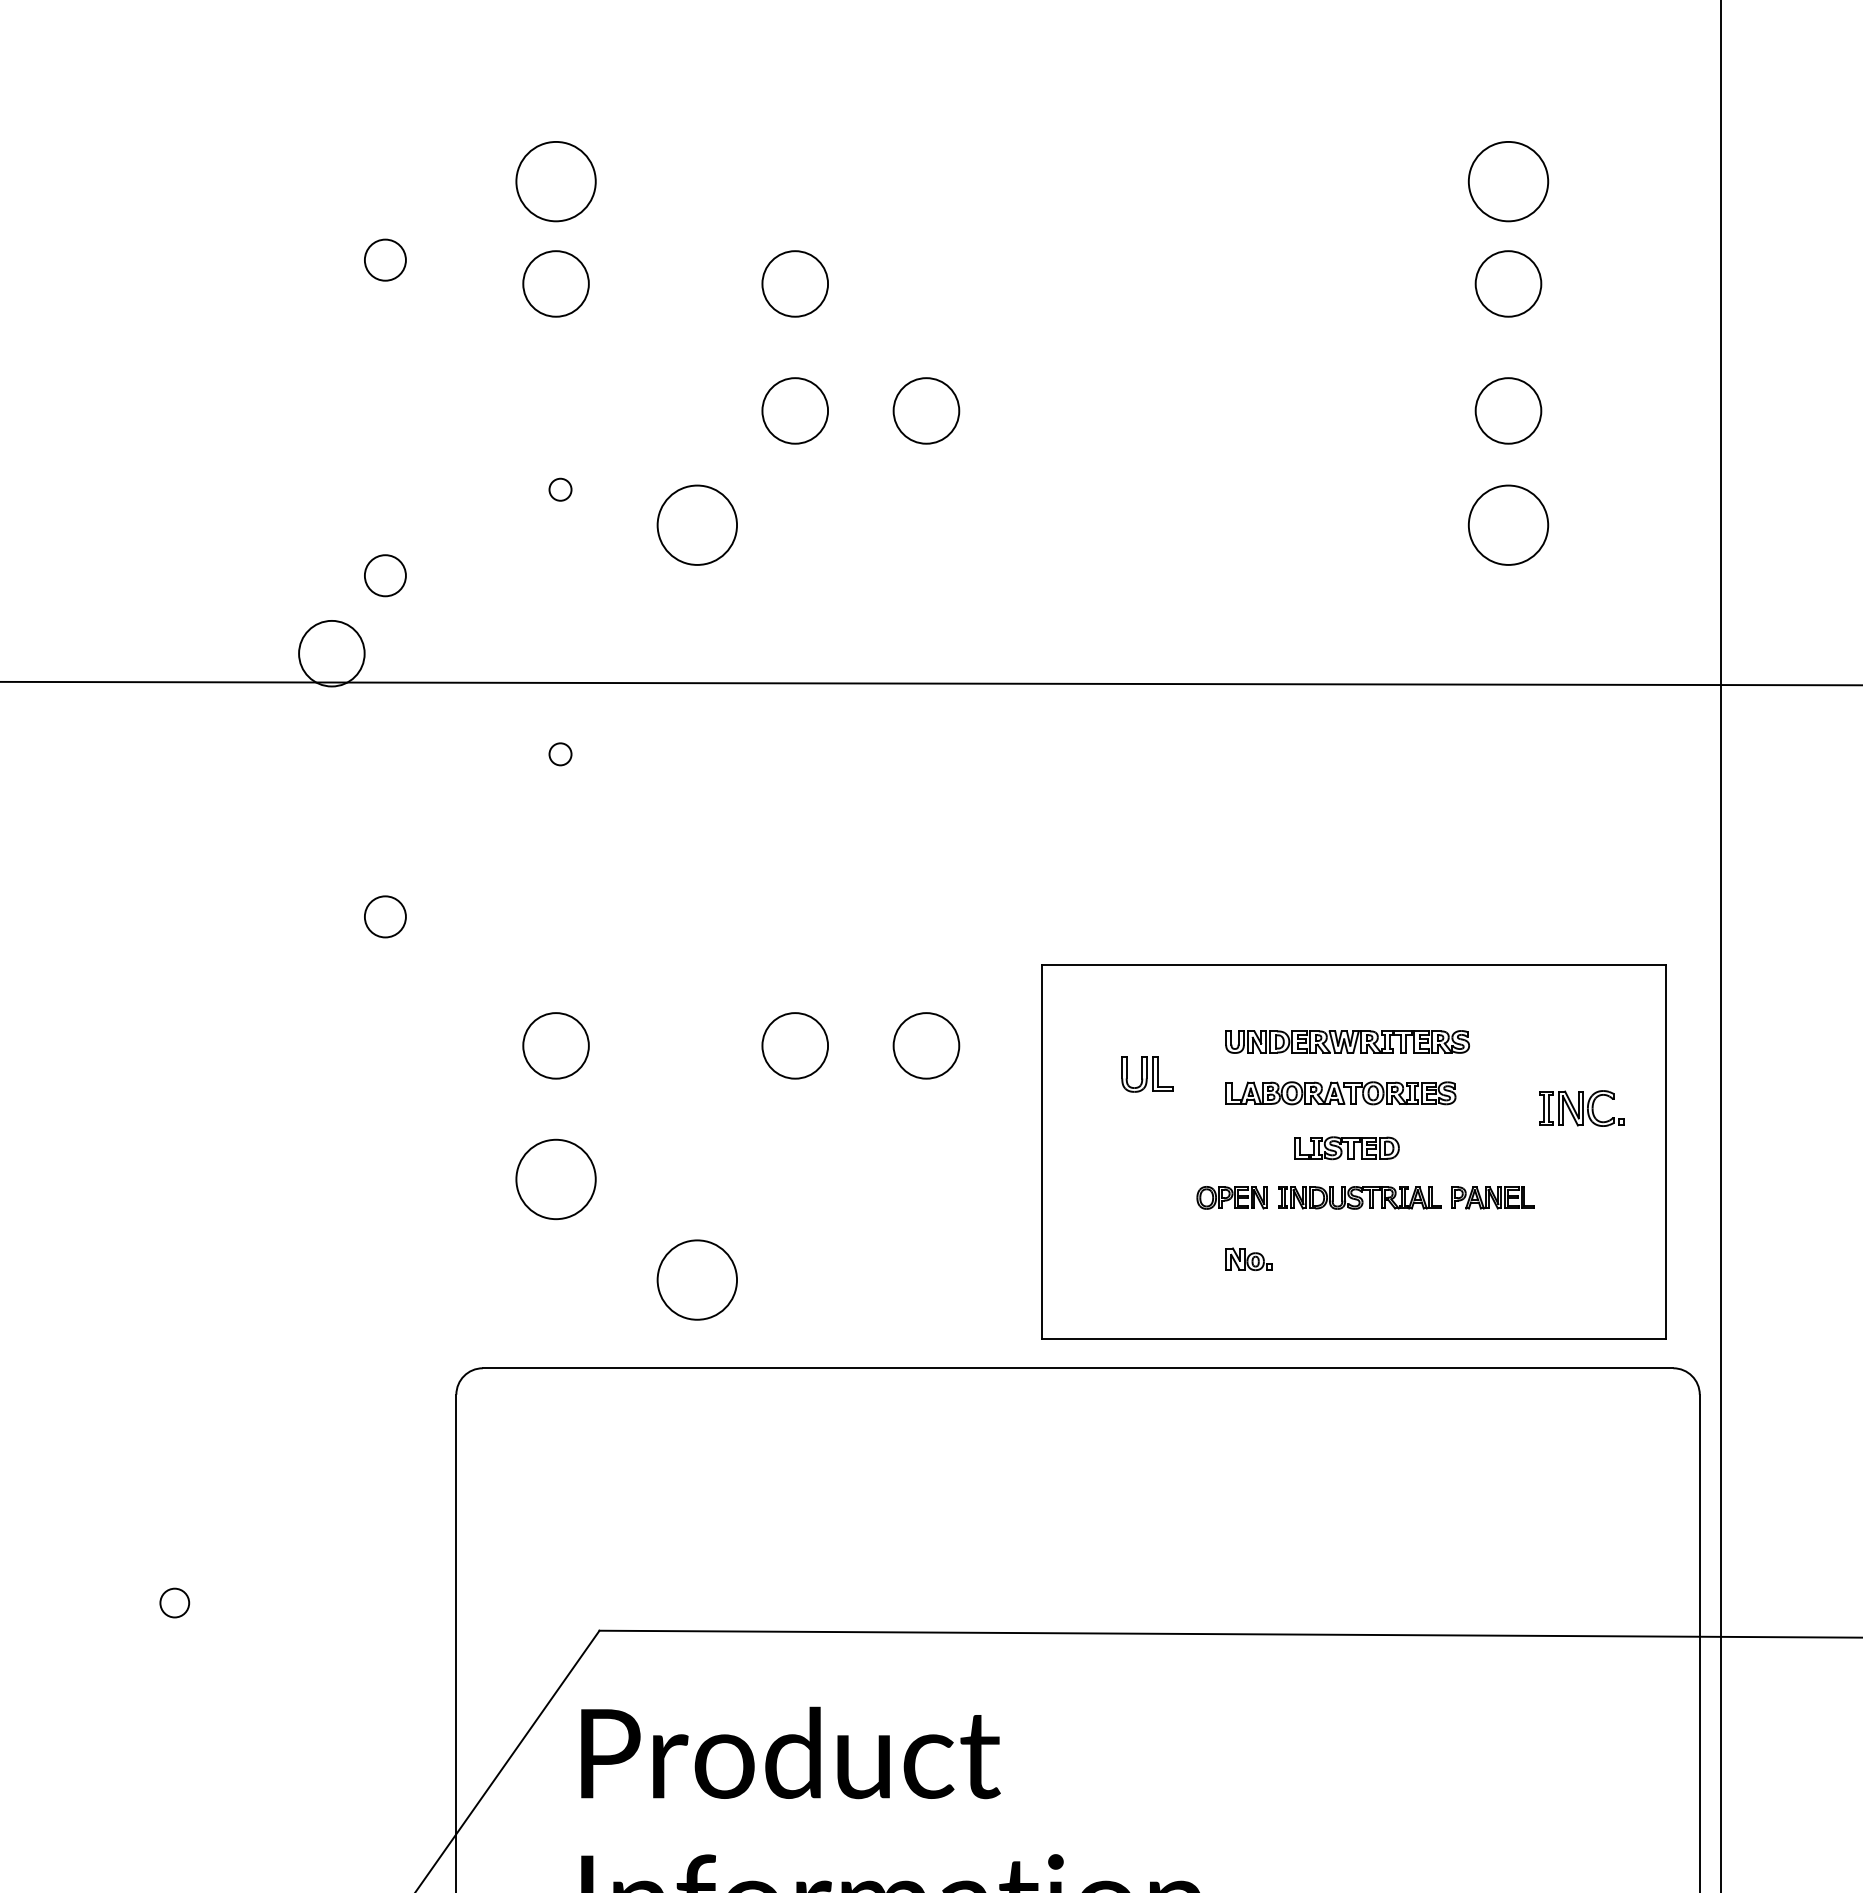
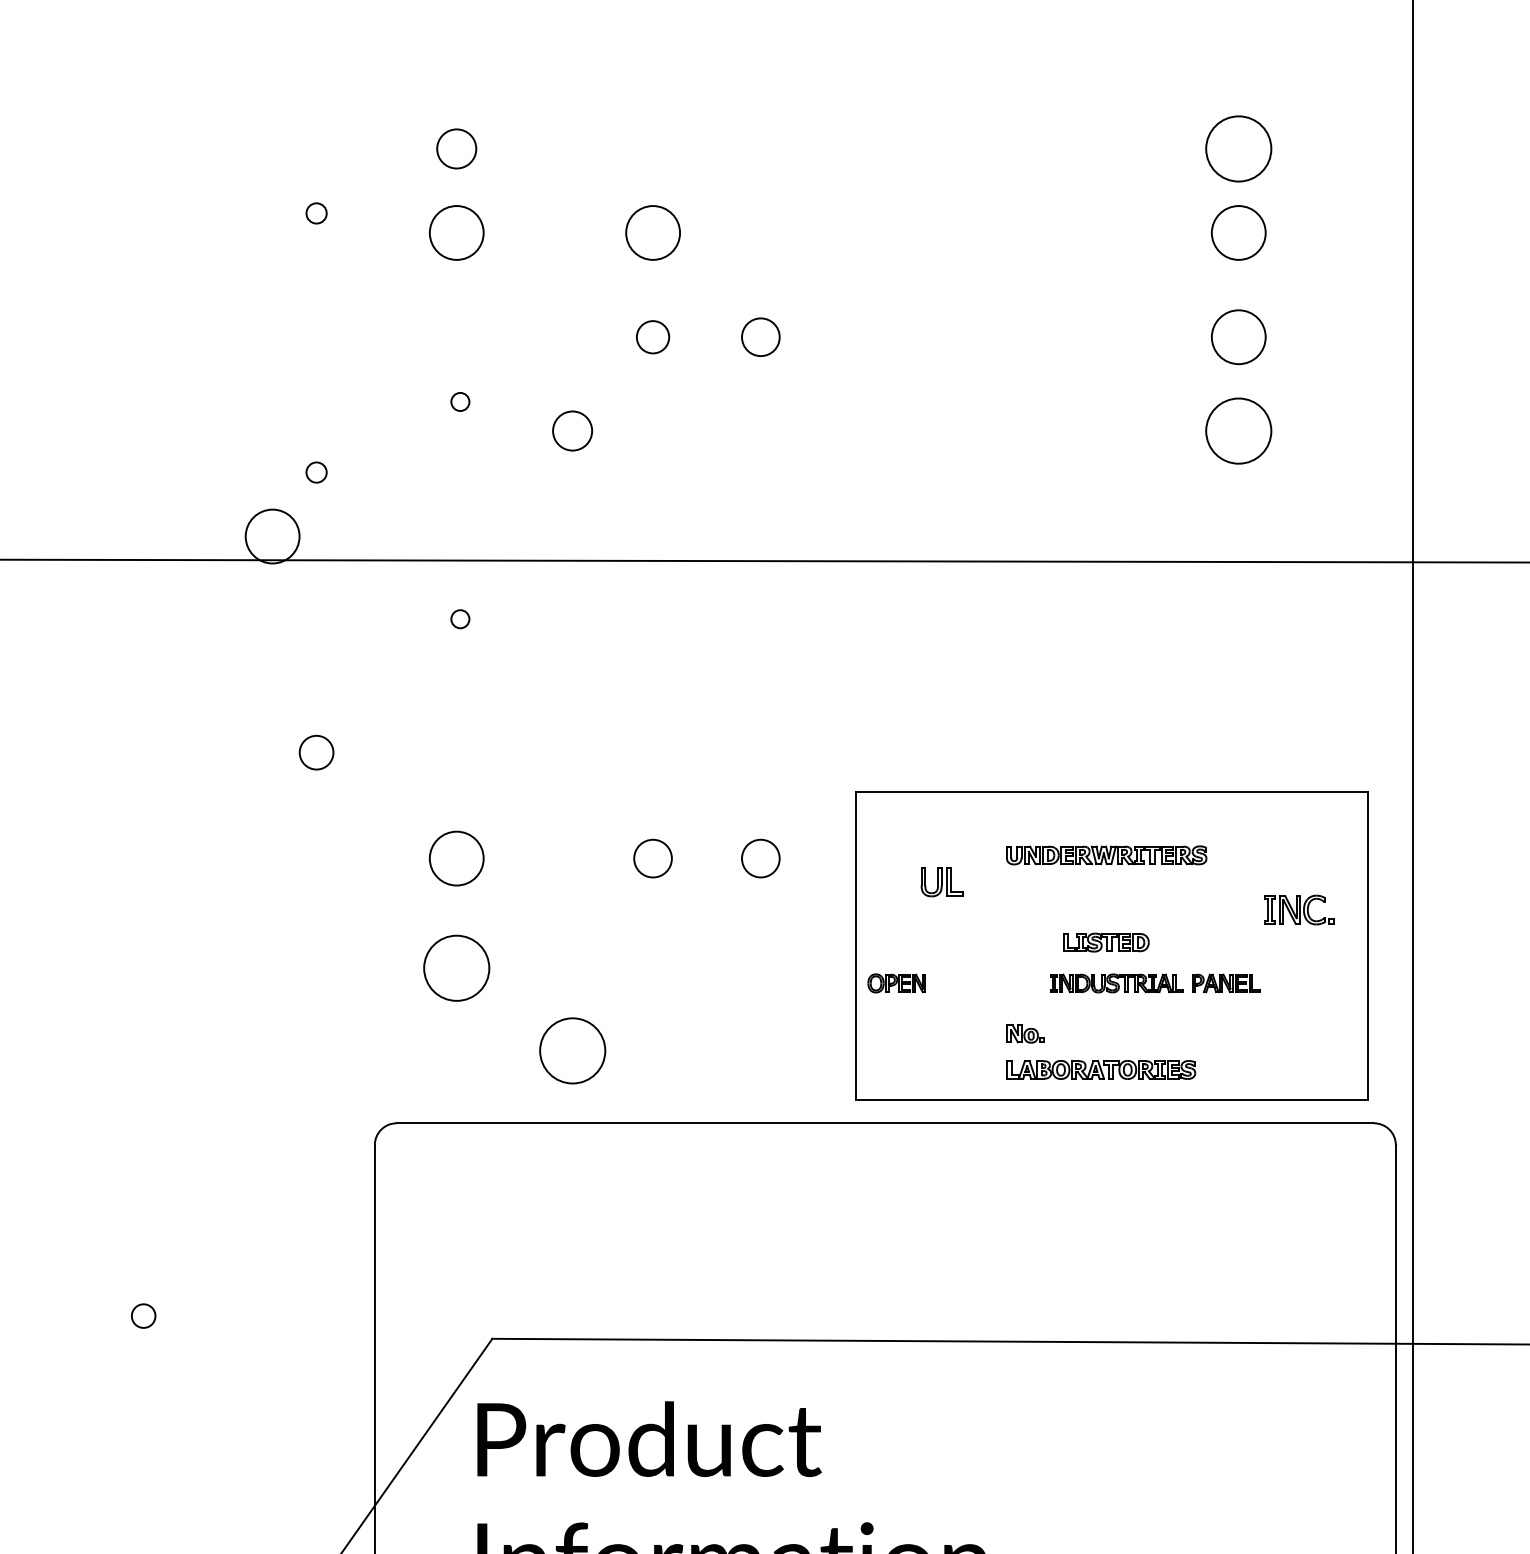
circle: (555, 181) -> (456, 148), size x0.6
circle: (384, 259) -> (315, 212), size x0.6
circle: (794, 410) -> (652, 336), size x0.6
circle: (926, 410) -> (760, 336), size x0.7
circle: (696, 524) -> (572, 430), size x0.6
circle: (384, 575) -> (315, 472), size x0.6
circle: (794, 1045) -> (652, 858), size x0.7
circle: (926, 1045) -> (760, 858), size x0.7
part: (1340, 1093) -> (1100, 1070), moved
part: (1231, 1197) -> (896, 983), moved

